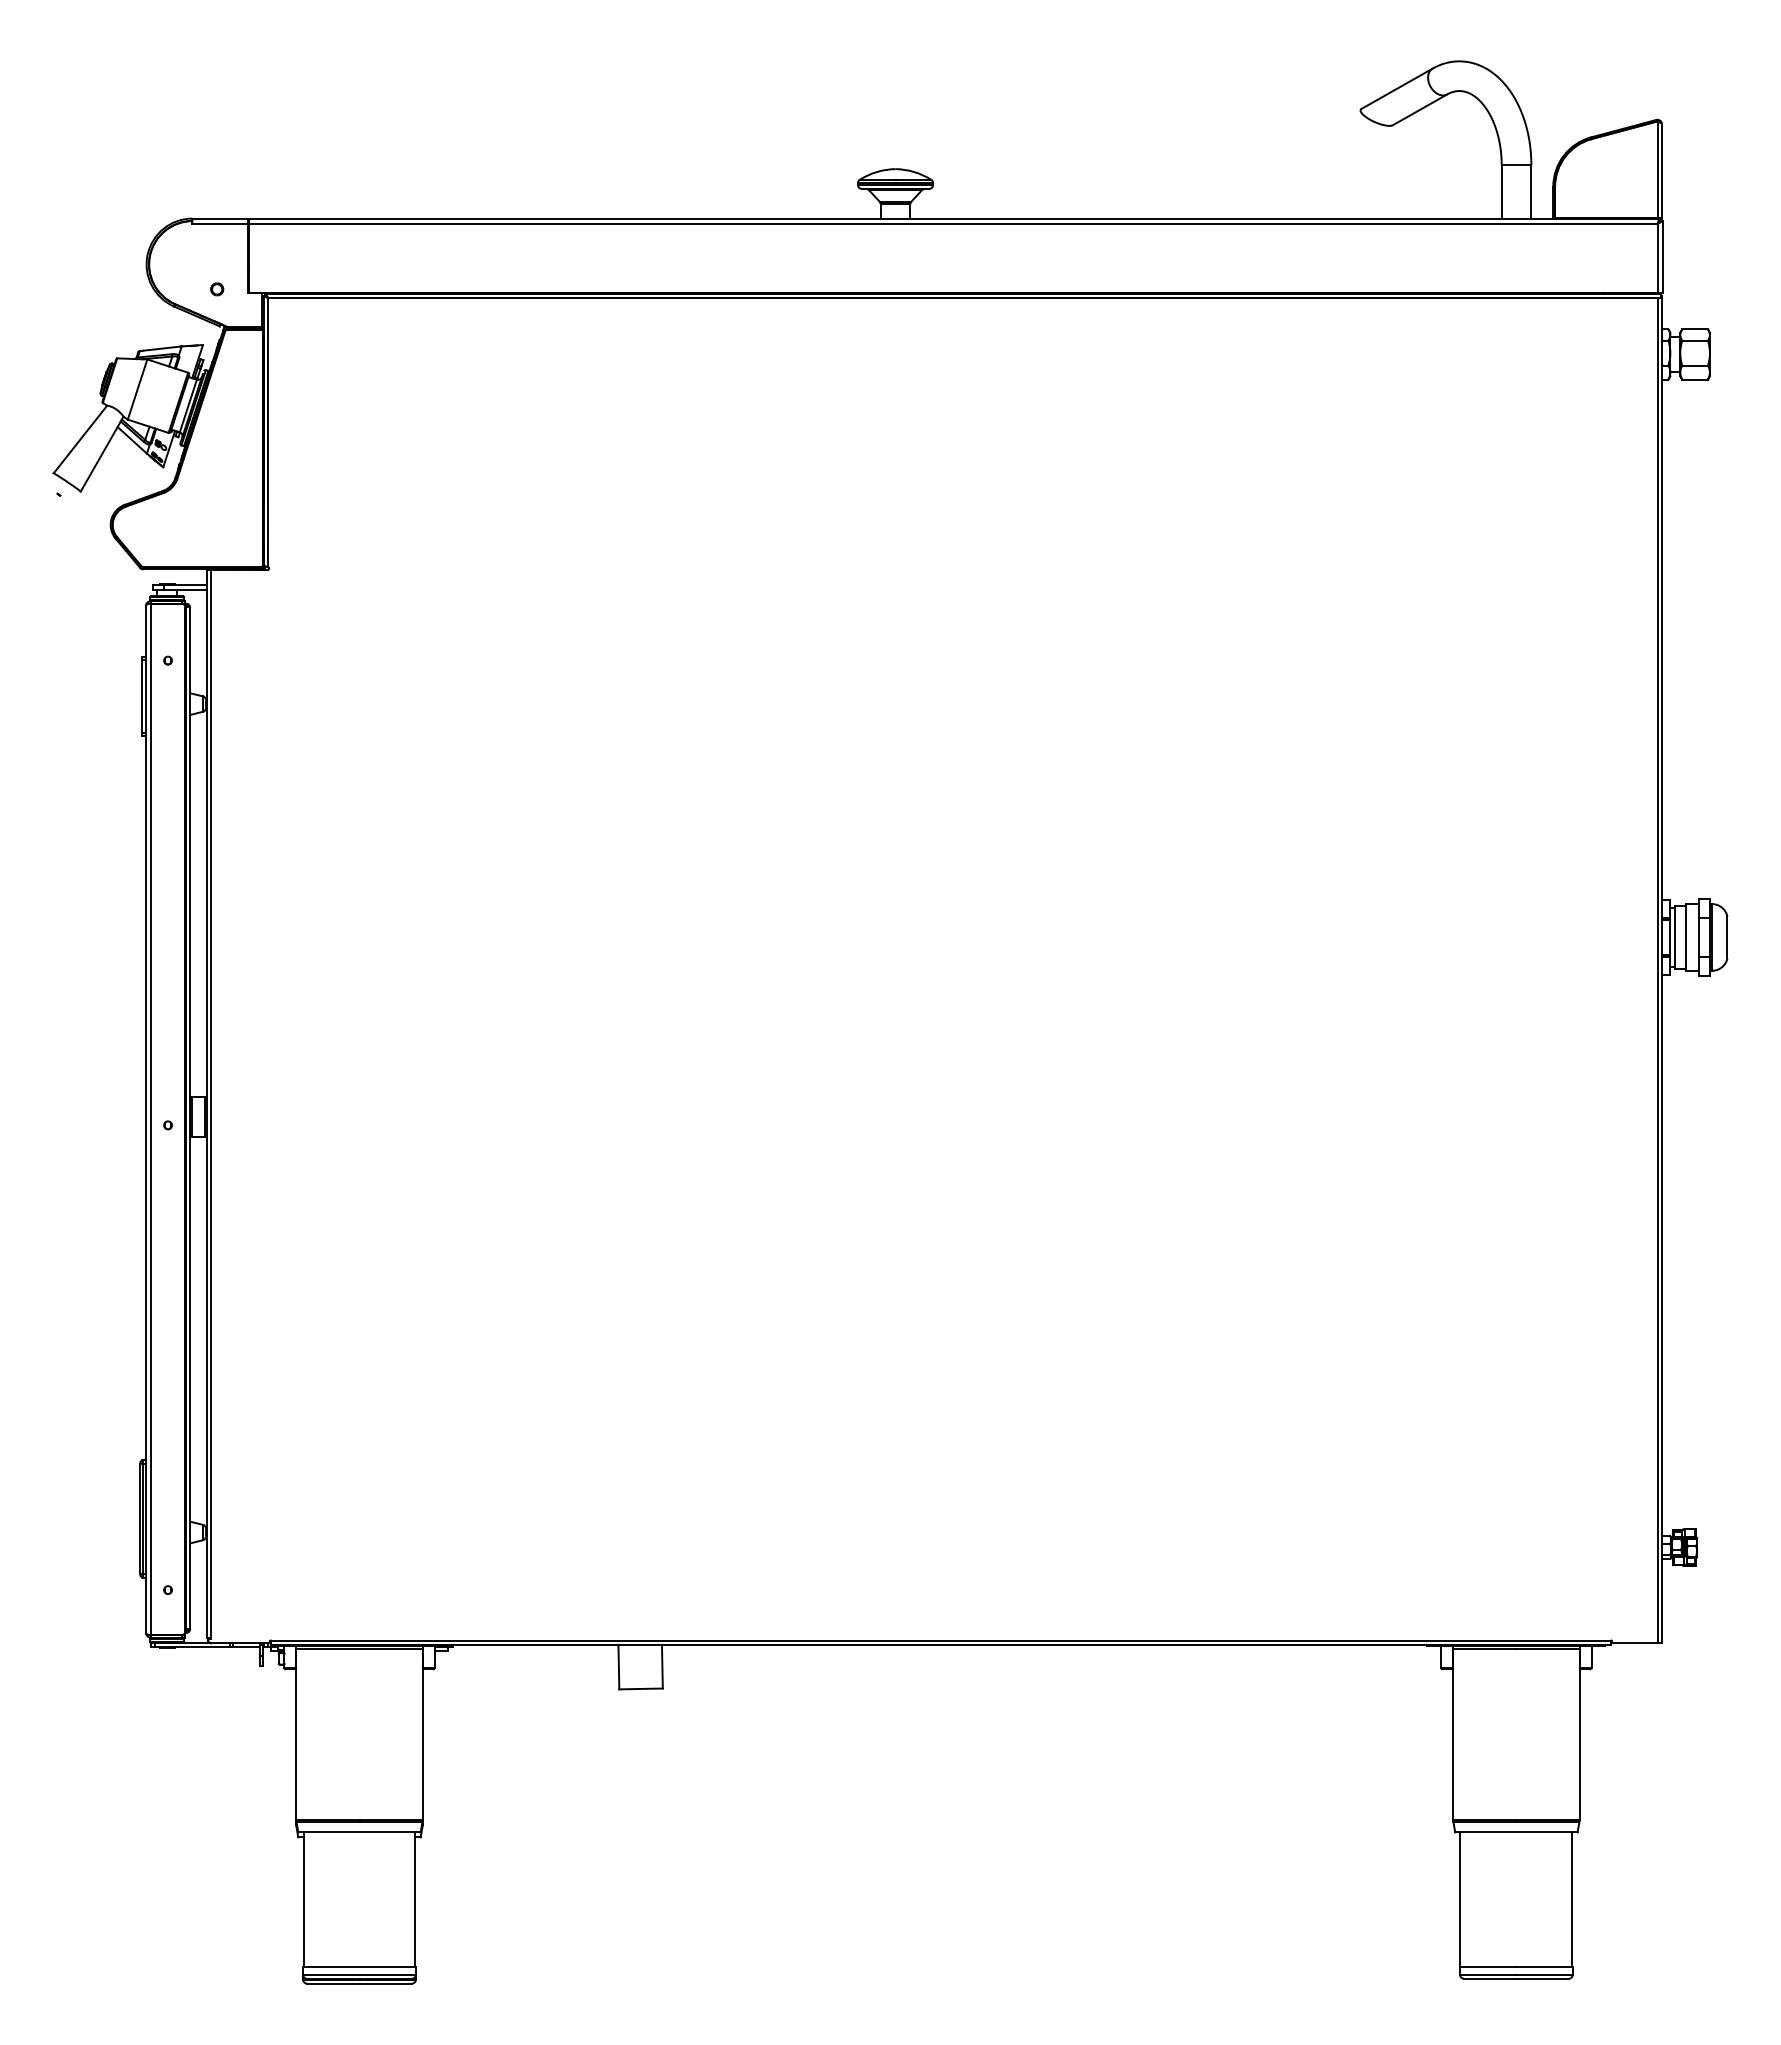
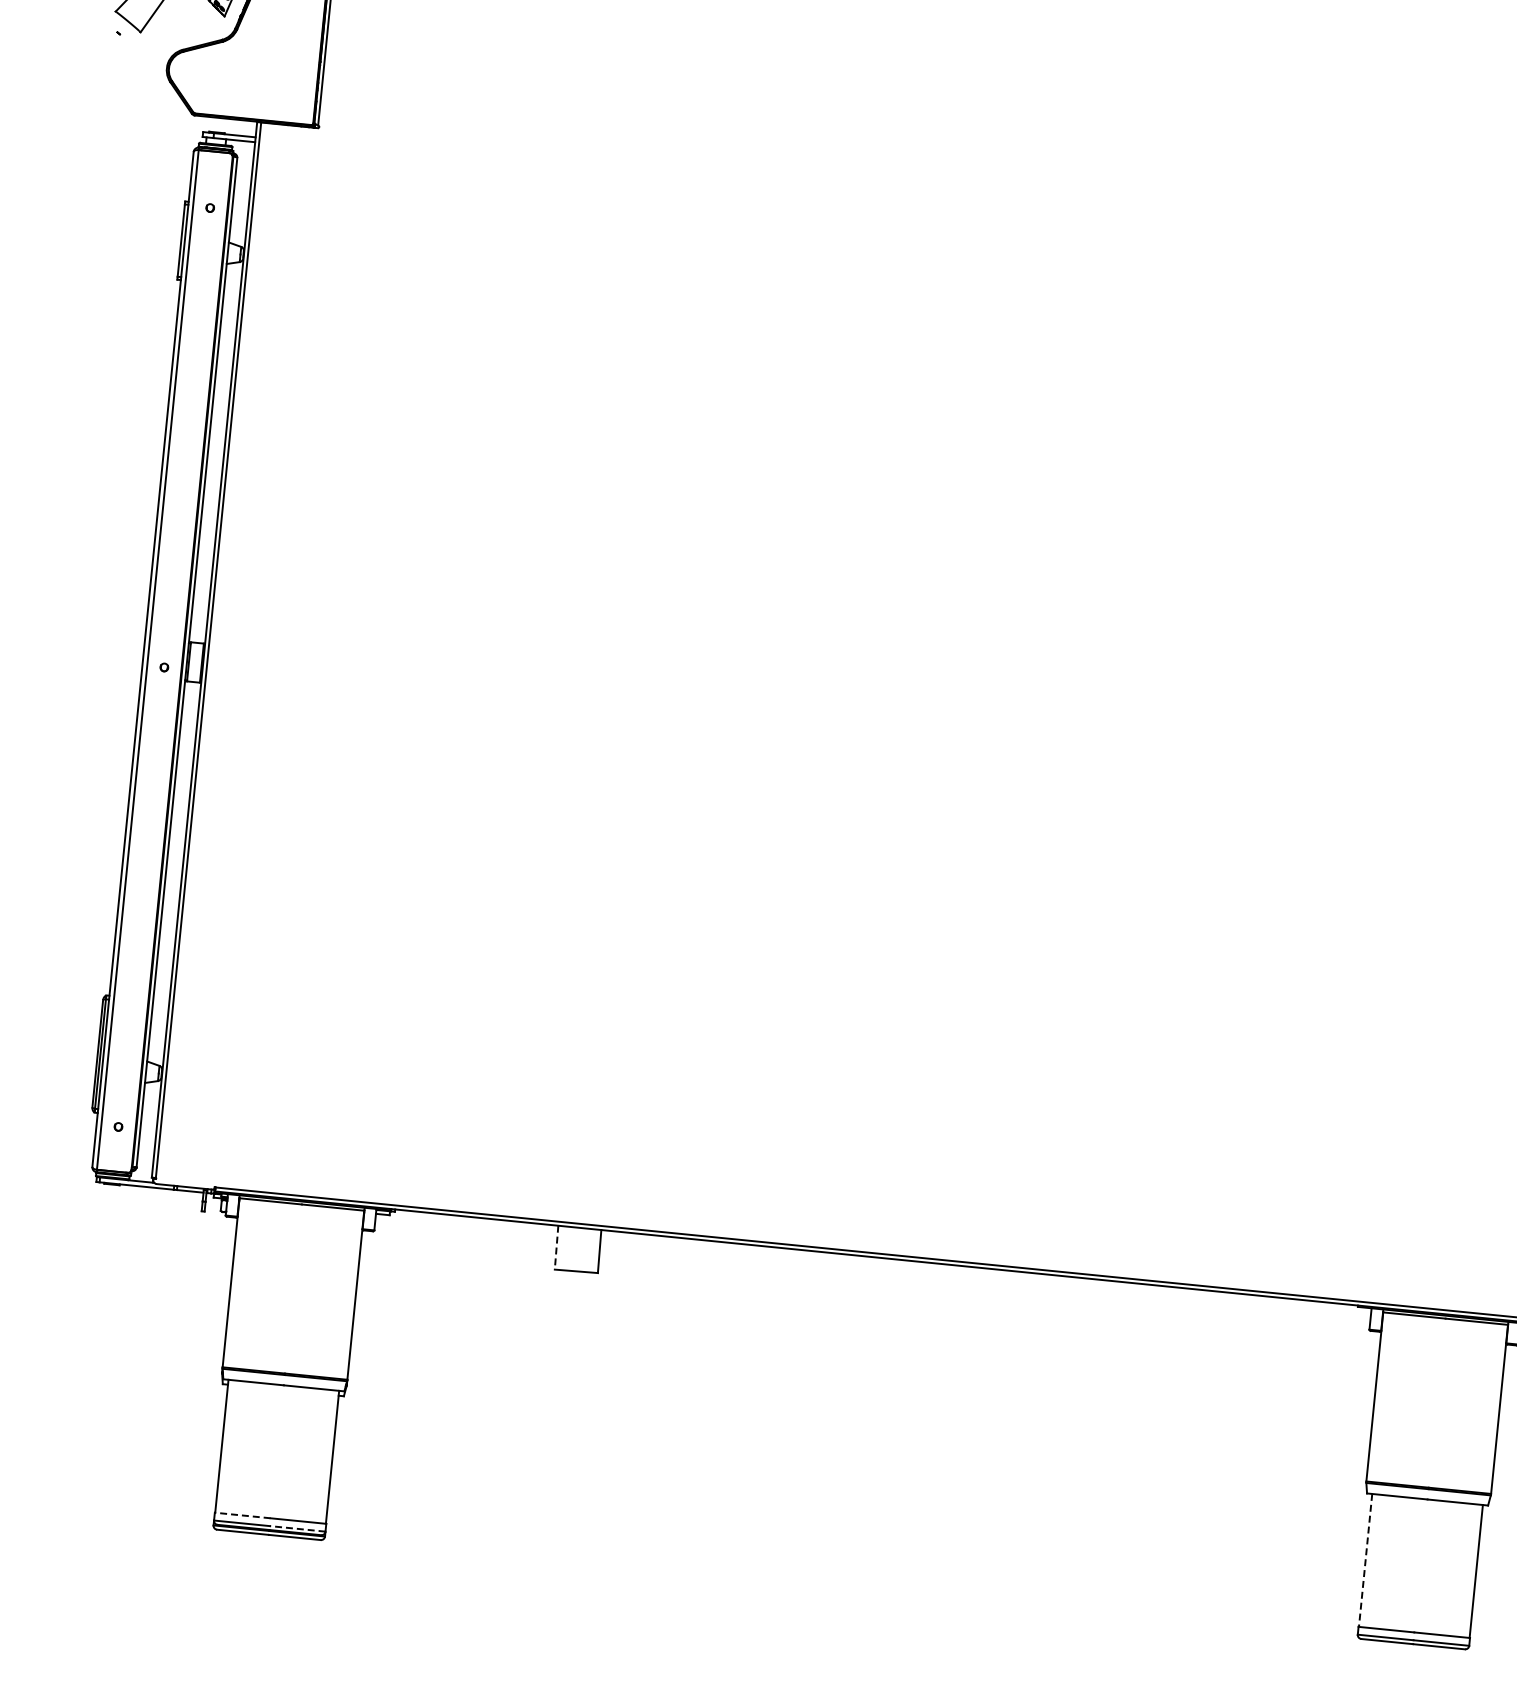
line: (618, 1667) -> (556, 1247), solid -> dashed
line: (1460, 1900) -> (1365, 1561), solid -> dashed
line: (330, 1966) -> (241, 1515), solid -> dashed
line: (387, 1974) -> (297, 1528), solid -> dashed

